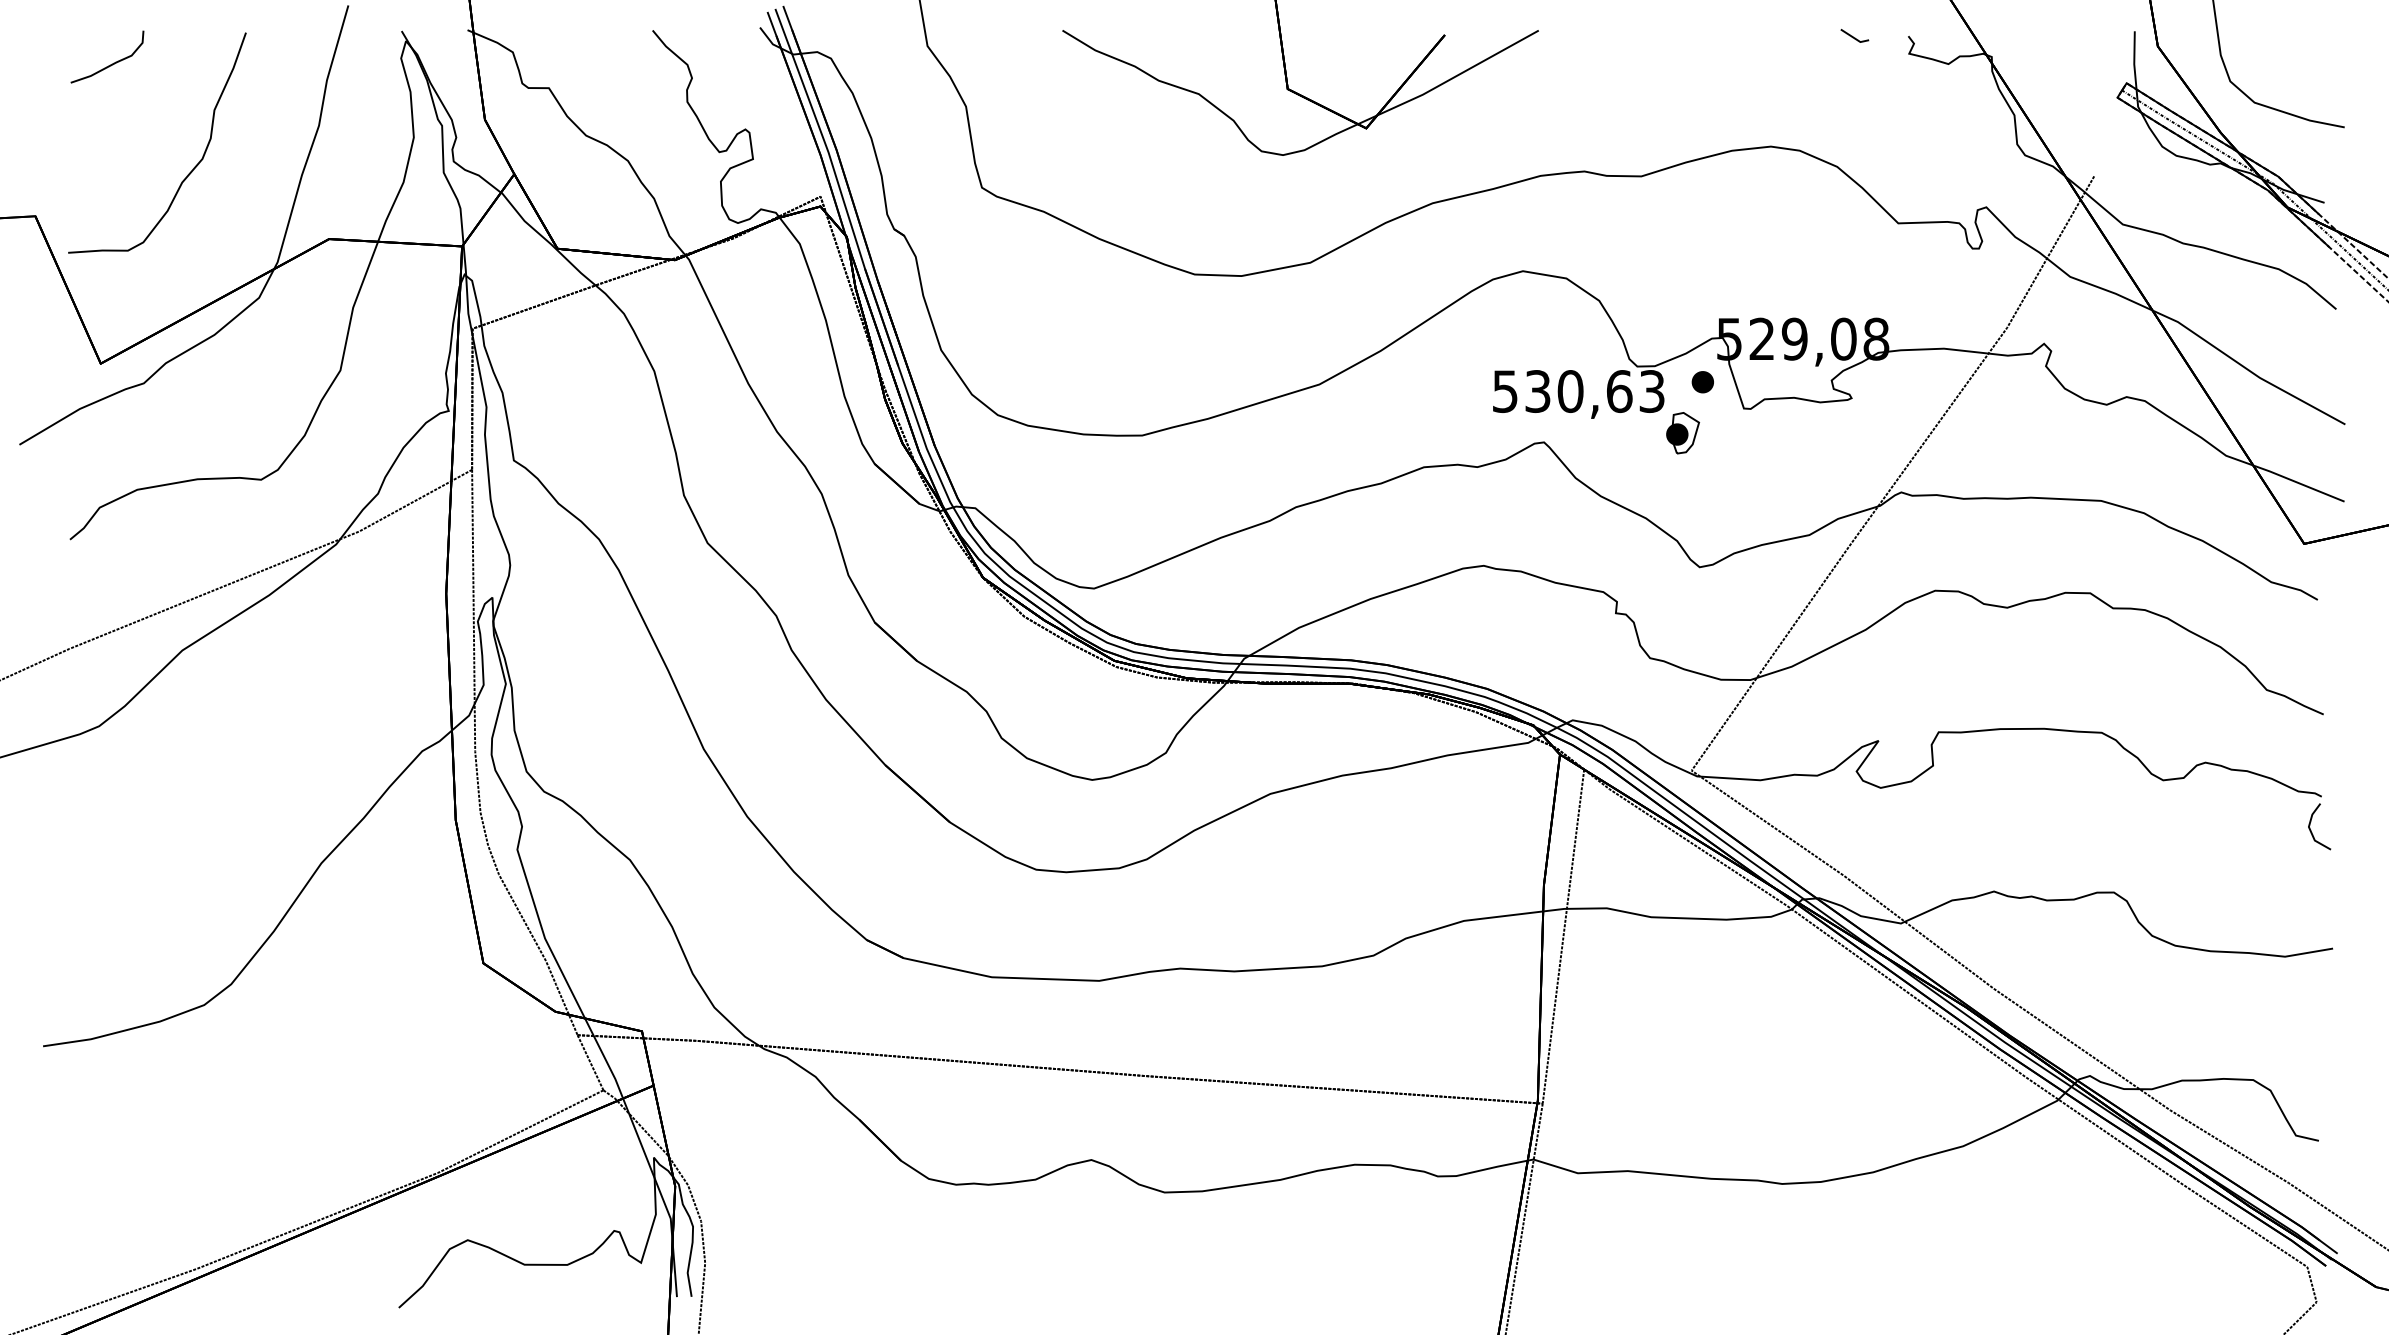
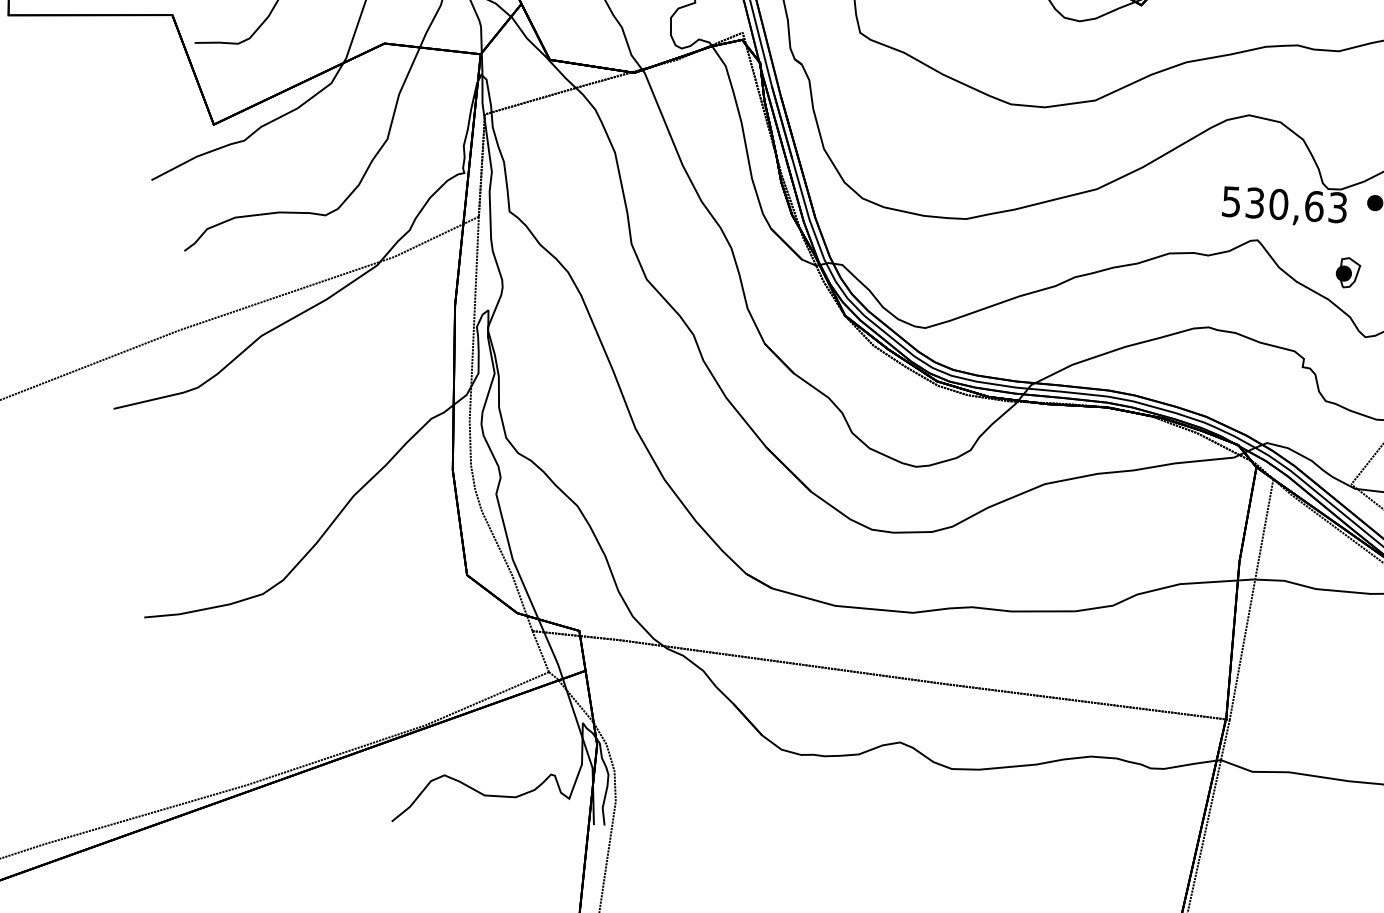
part: (1682, 433) -> (1347, 273), moved

